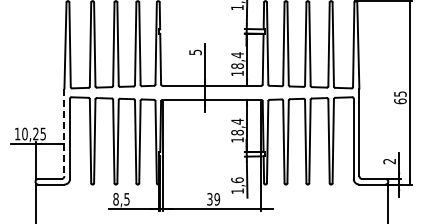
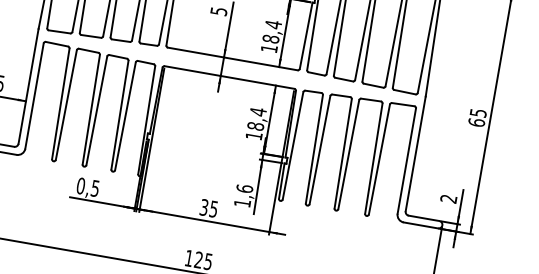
line: (64, 132) -> (28, 86), dashed -> solid
text: (115, 199) -> (80, 186), 8,5 -> 0,5
text: (217, 199) -> (214, 209), 39 -> 35

